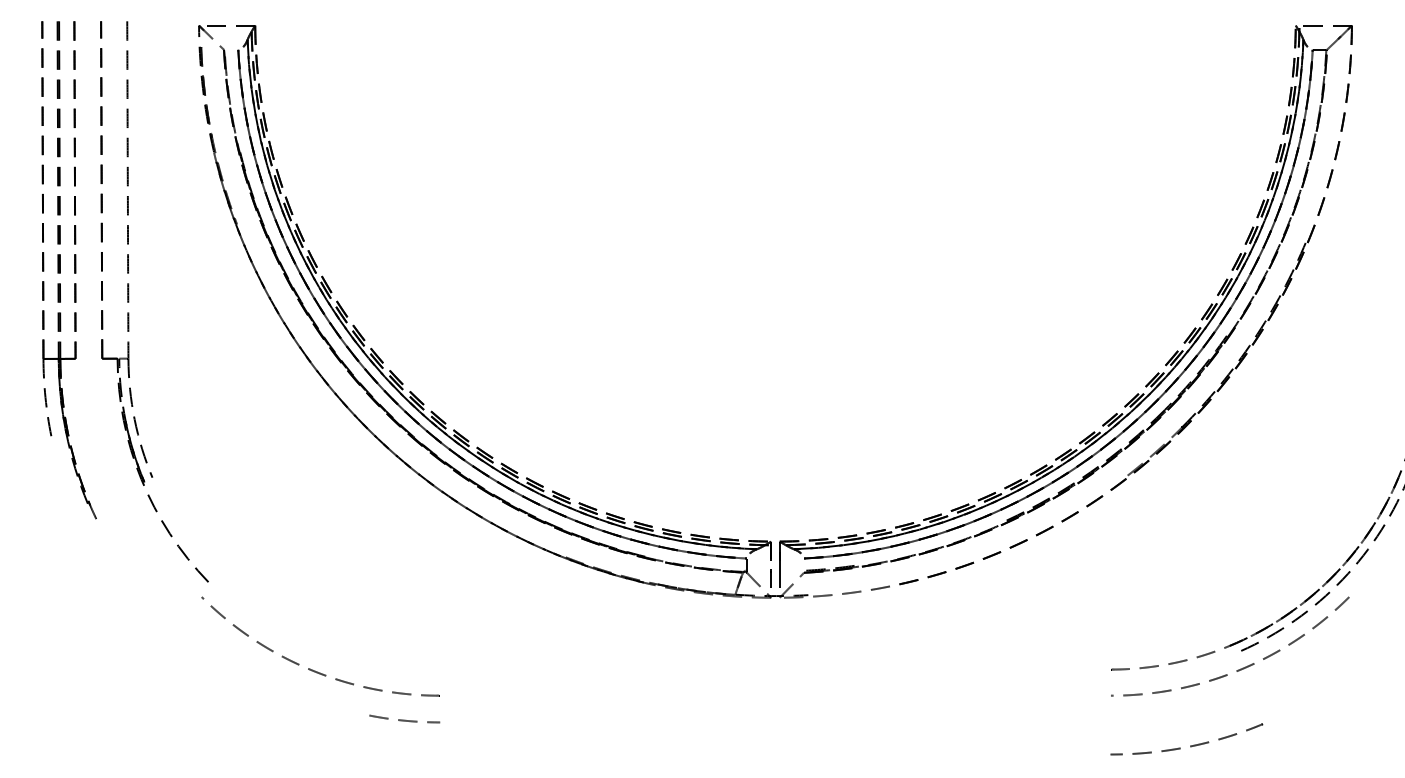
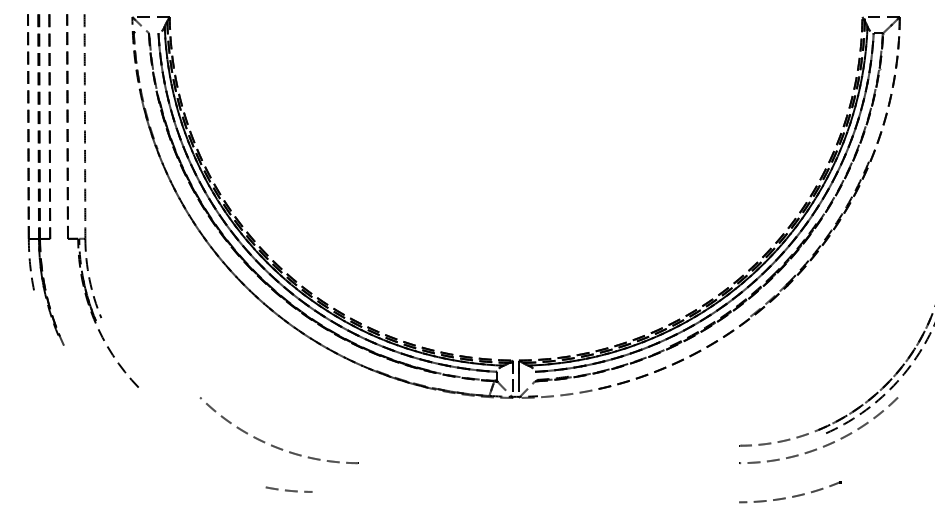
curve: (310, 667) -> (272, 444), moved
curve: (403, 718) -> (288, 489), moved

